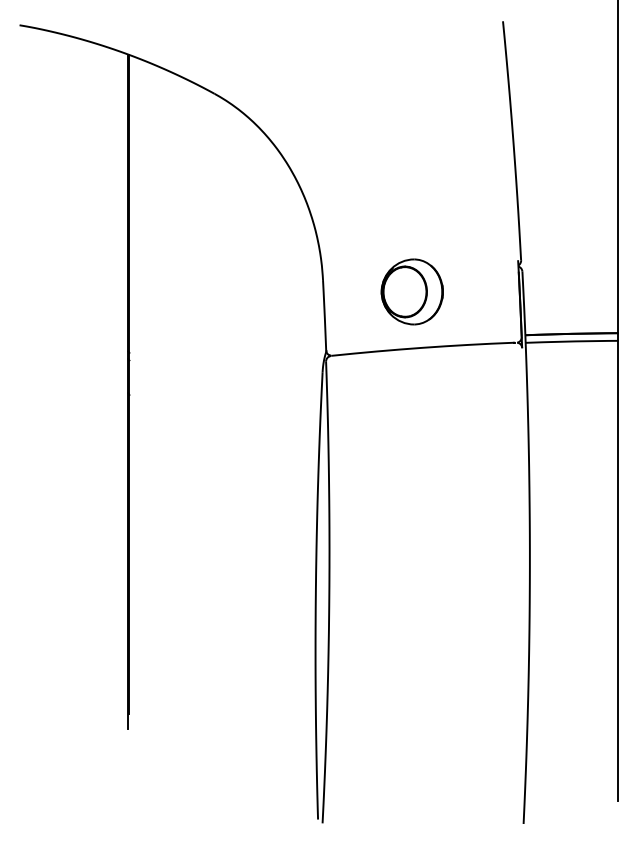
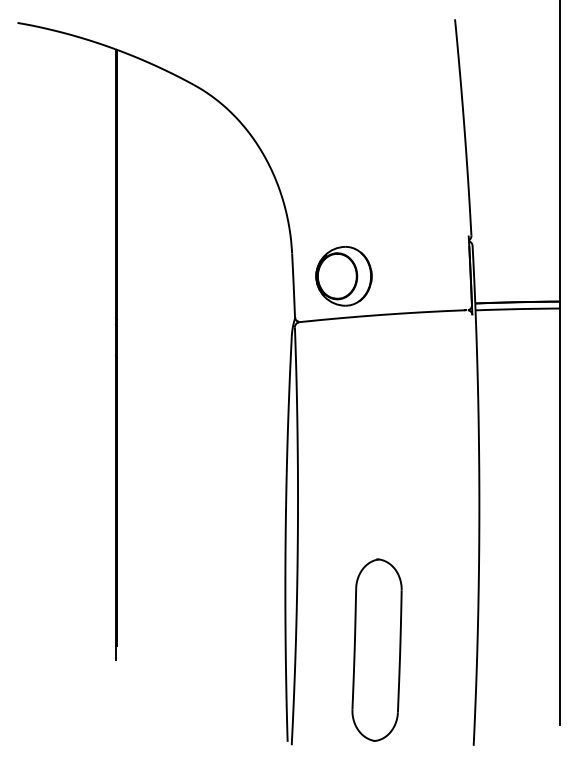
part: (411, 292) -> (343, 276), moved
part: (416, 717) -> (376, 649), added

